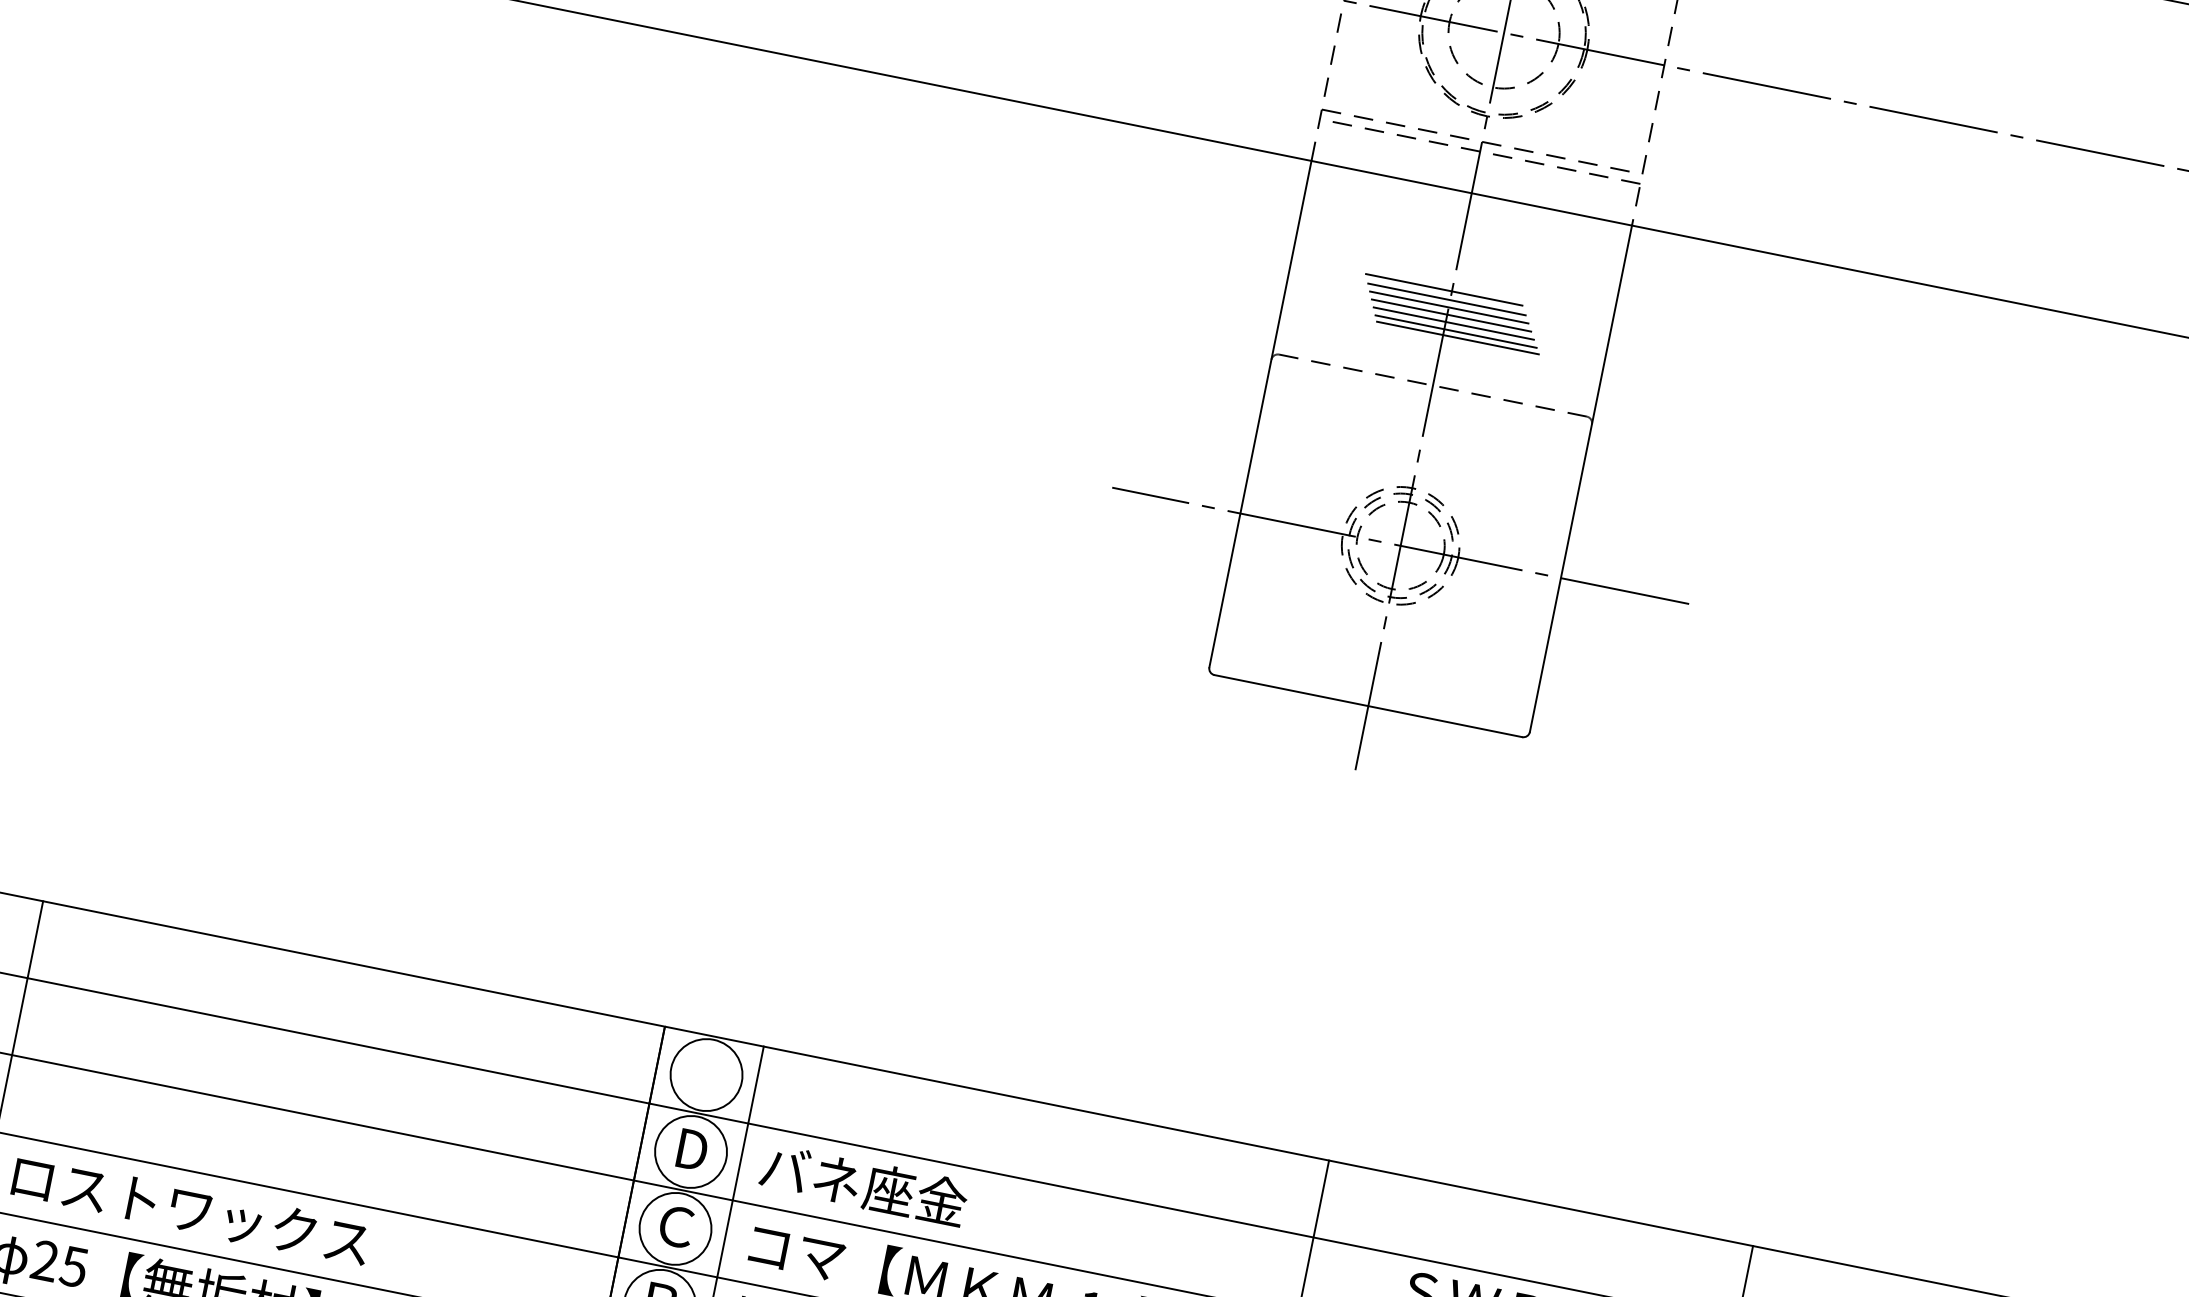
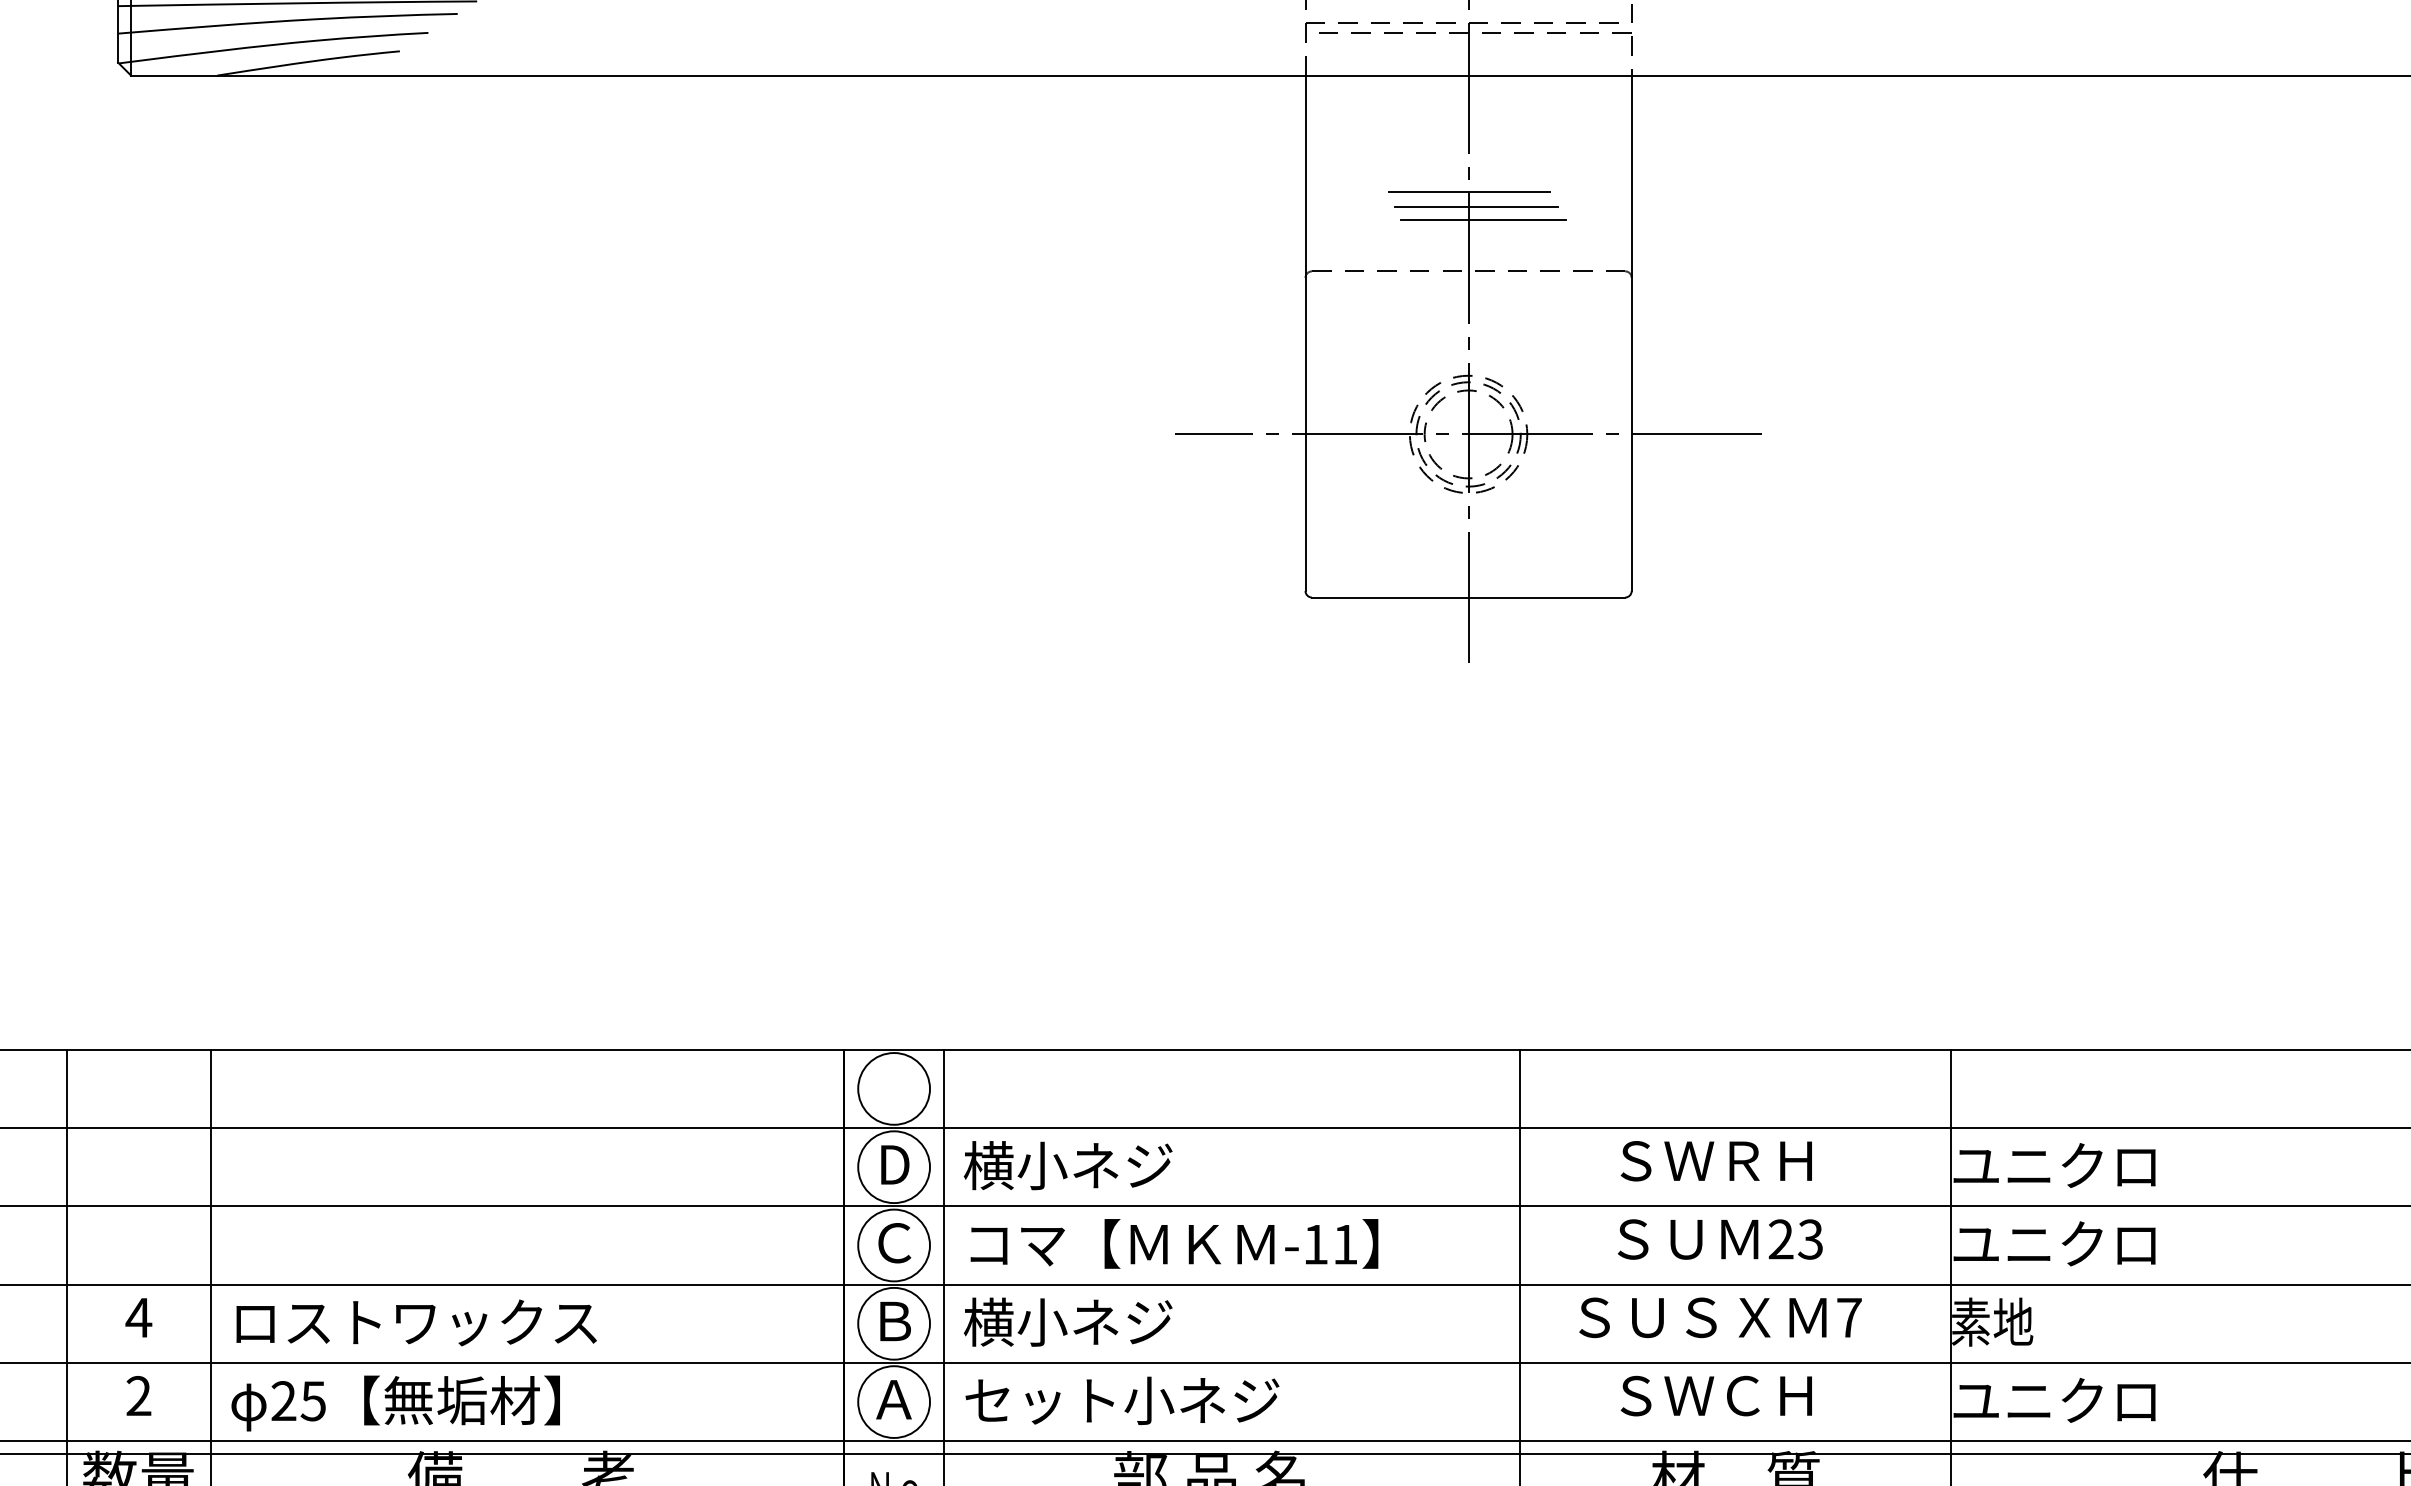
line: (1444, 289) -> (1460, 175), removed
line: (1447, 299) -> (1465, 184), removed
line: (1451, 315) -> (1472, 199), removed
line: (1455, 332) -> (1480, 214), removed
text: (862, 1184) -> (1068, 1165), バネ座金 -> 横小ネジ

